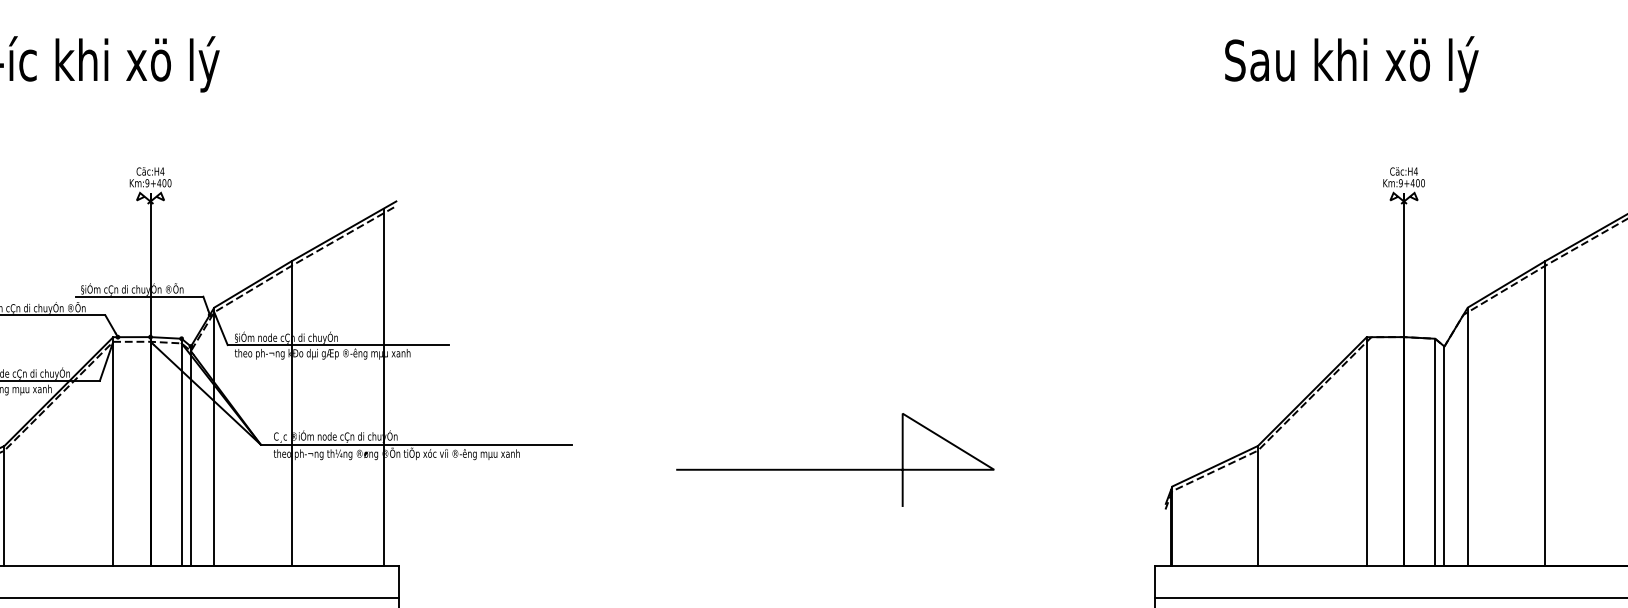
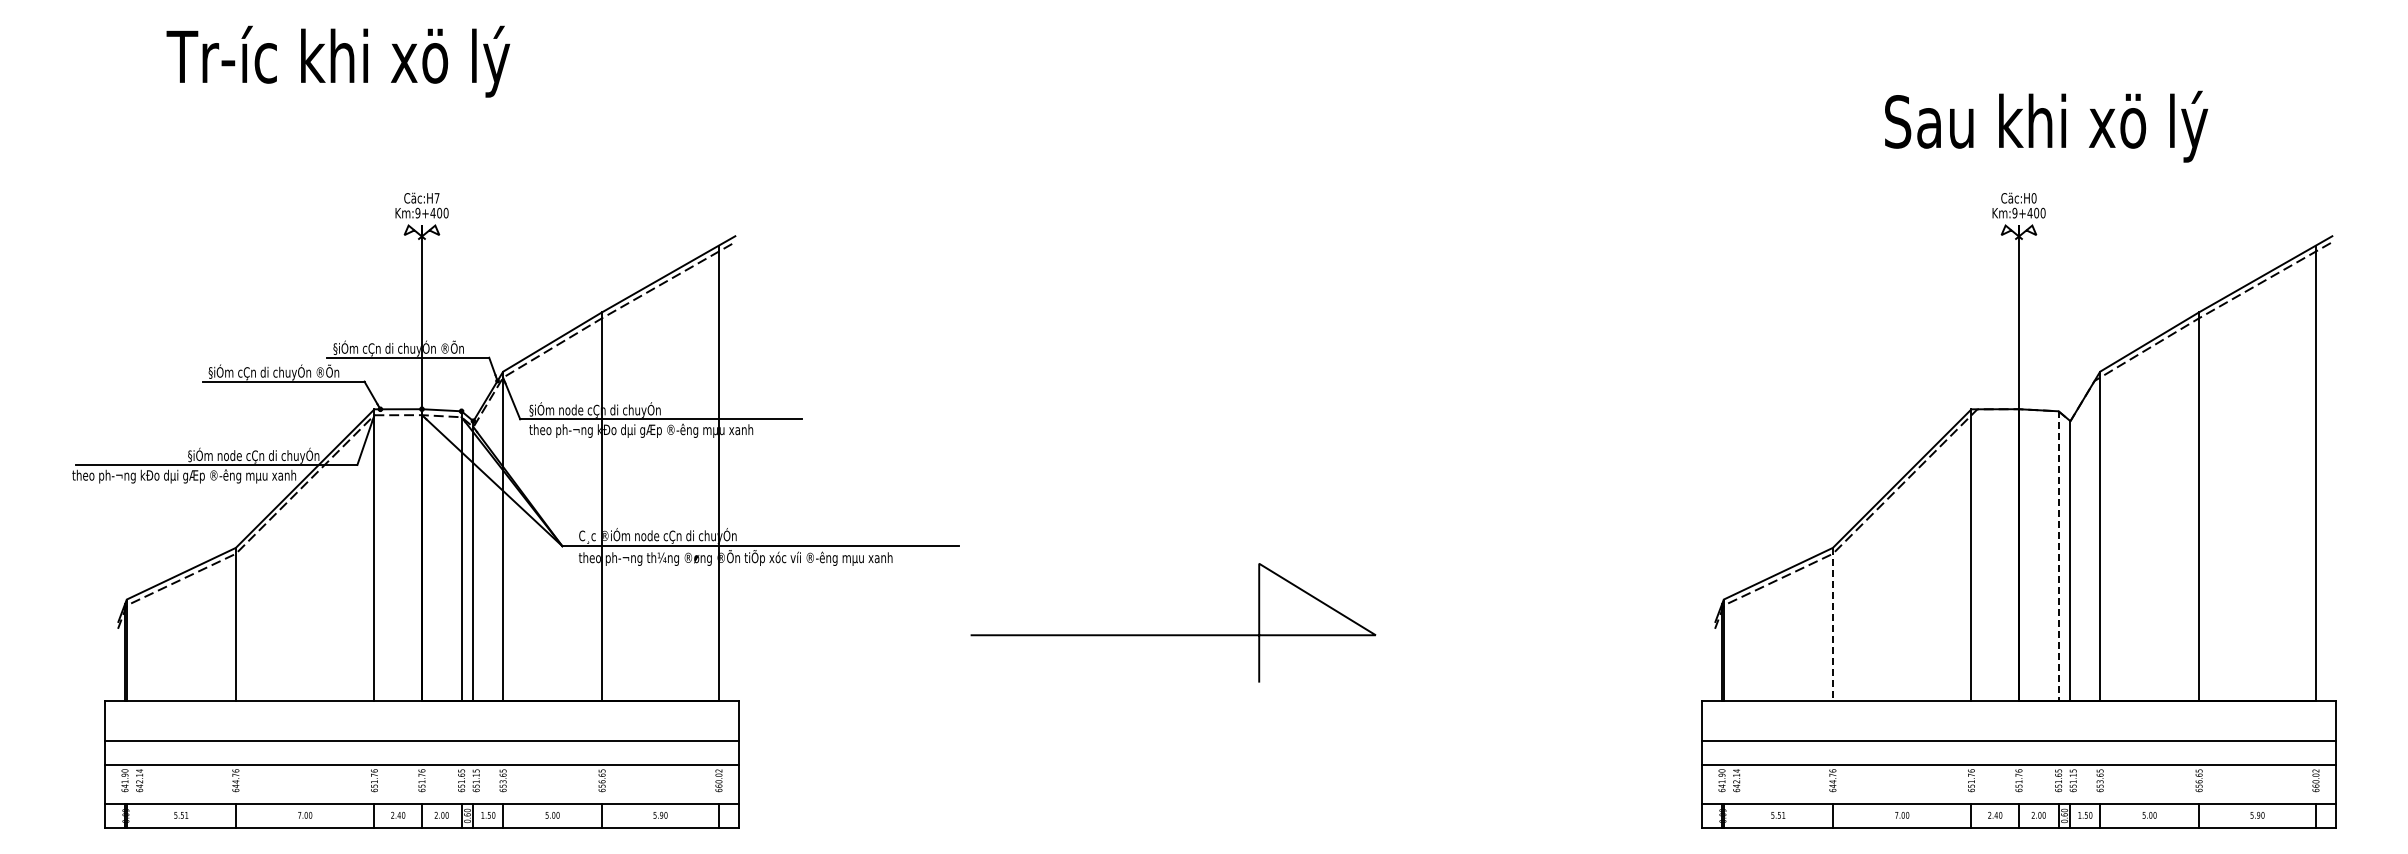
text: (1351, 64) -> (2046, 126), moved
text: (161, 171) -> (436, 198), Cäc:H4 -> Cäc:H7
text: (1415, 171) -> (2033, 198), Cäc:H4 -> Cäc:H0
line: (1435, 452) -> (2058, 556), solid -> dashed
line: (835, 469) -> (1173, 634), moved
line: (1257, 506) -> (1832, 624), solid -> dashed

